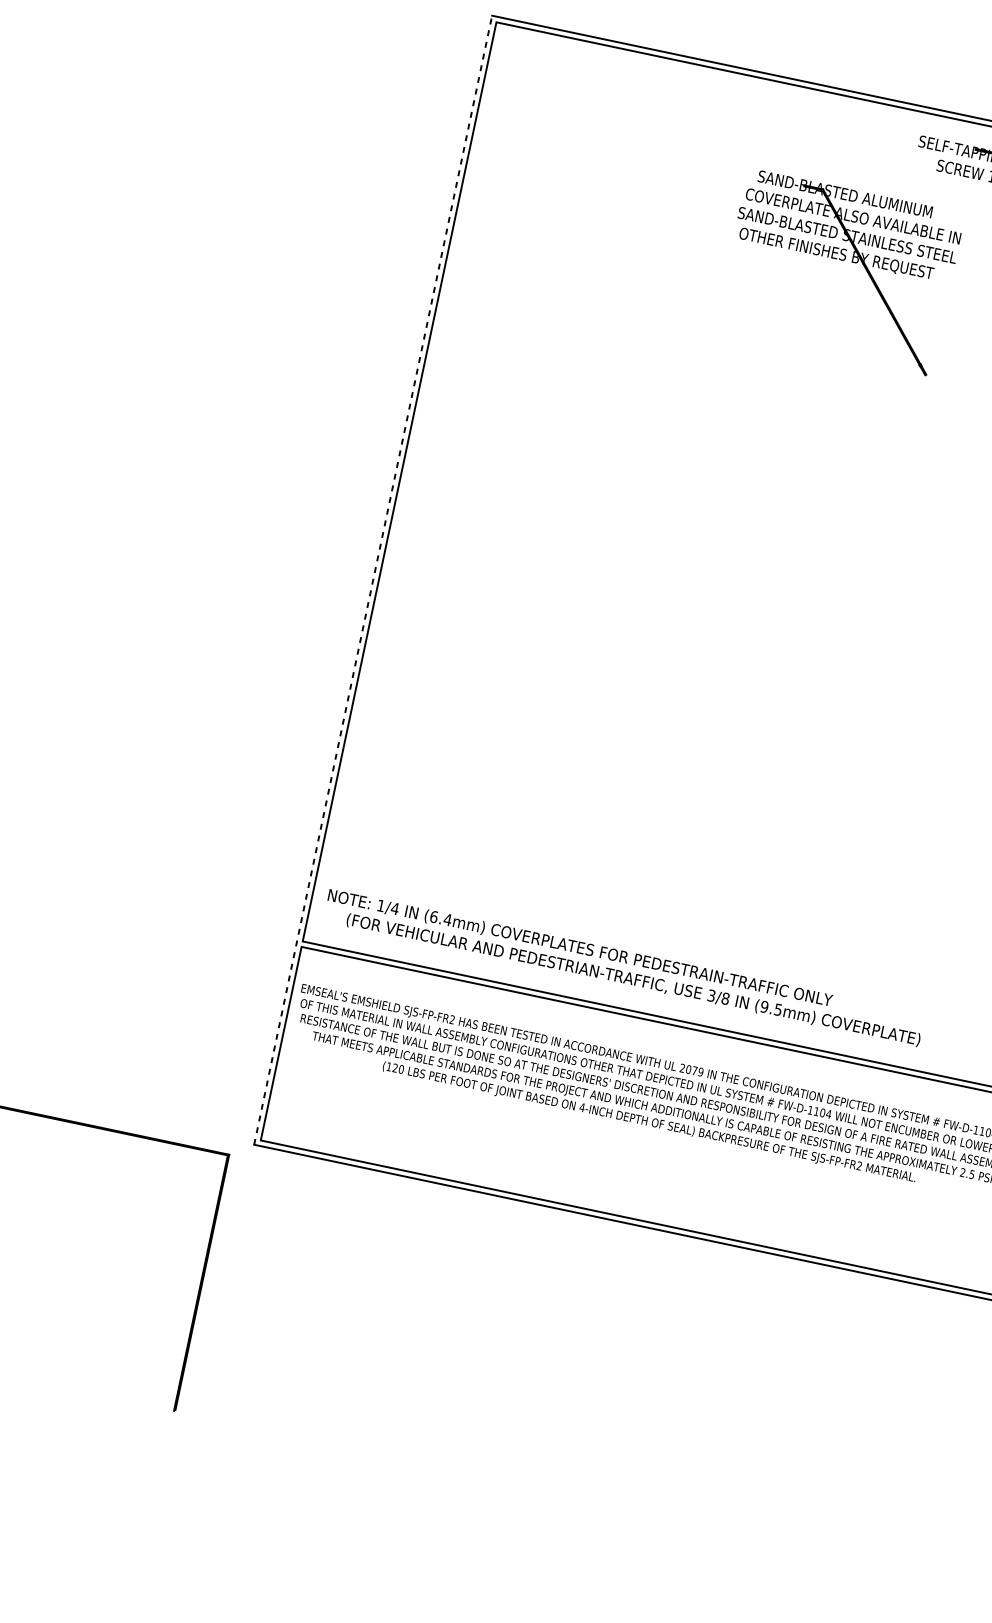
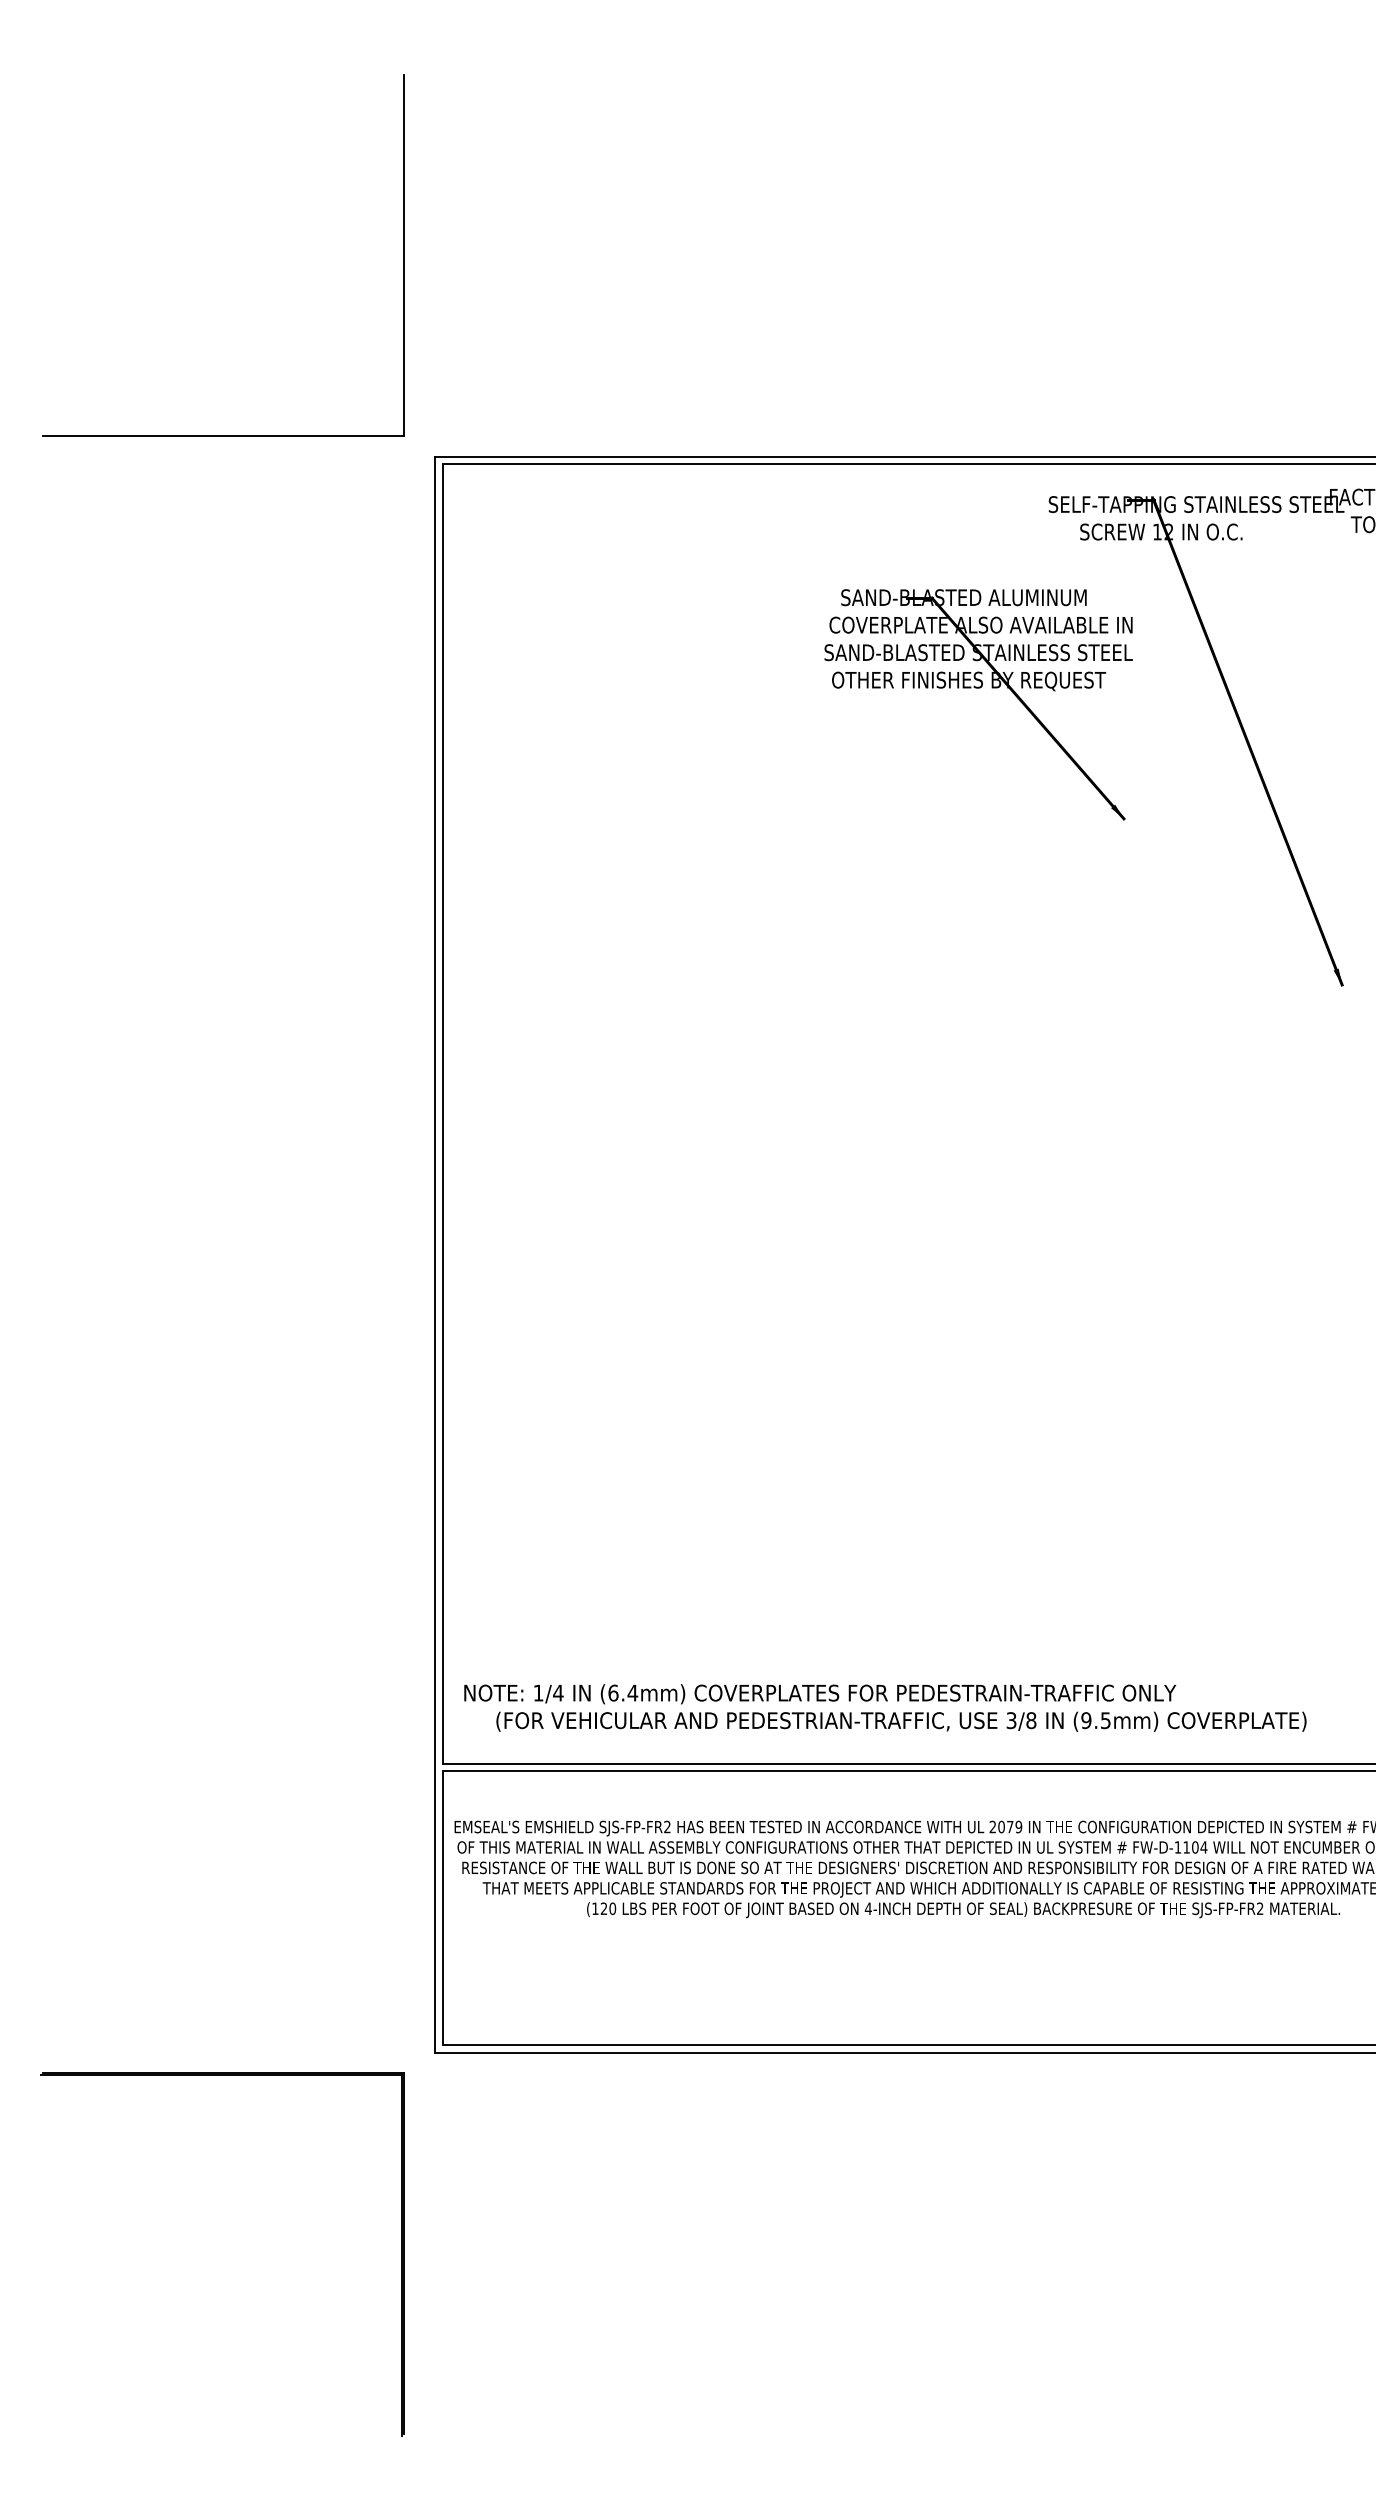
line: (373, 580) -> (435, 1254), dashed -> solid

